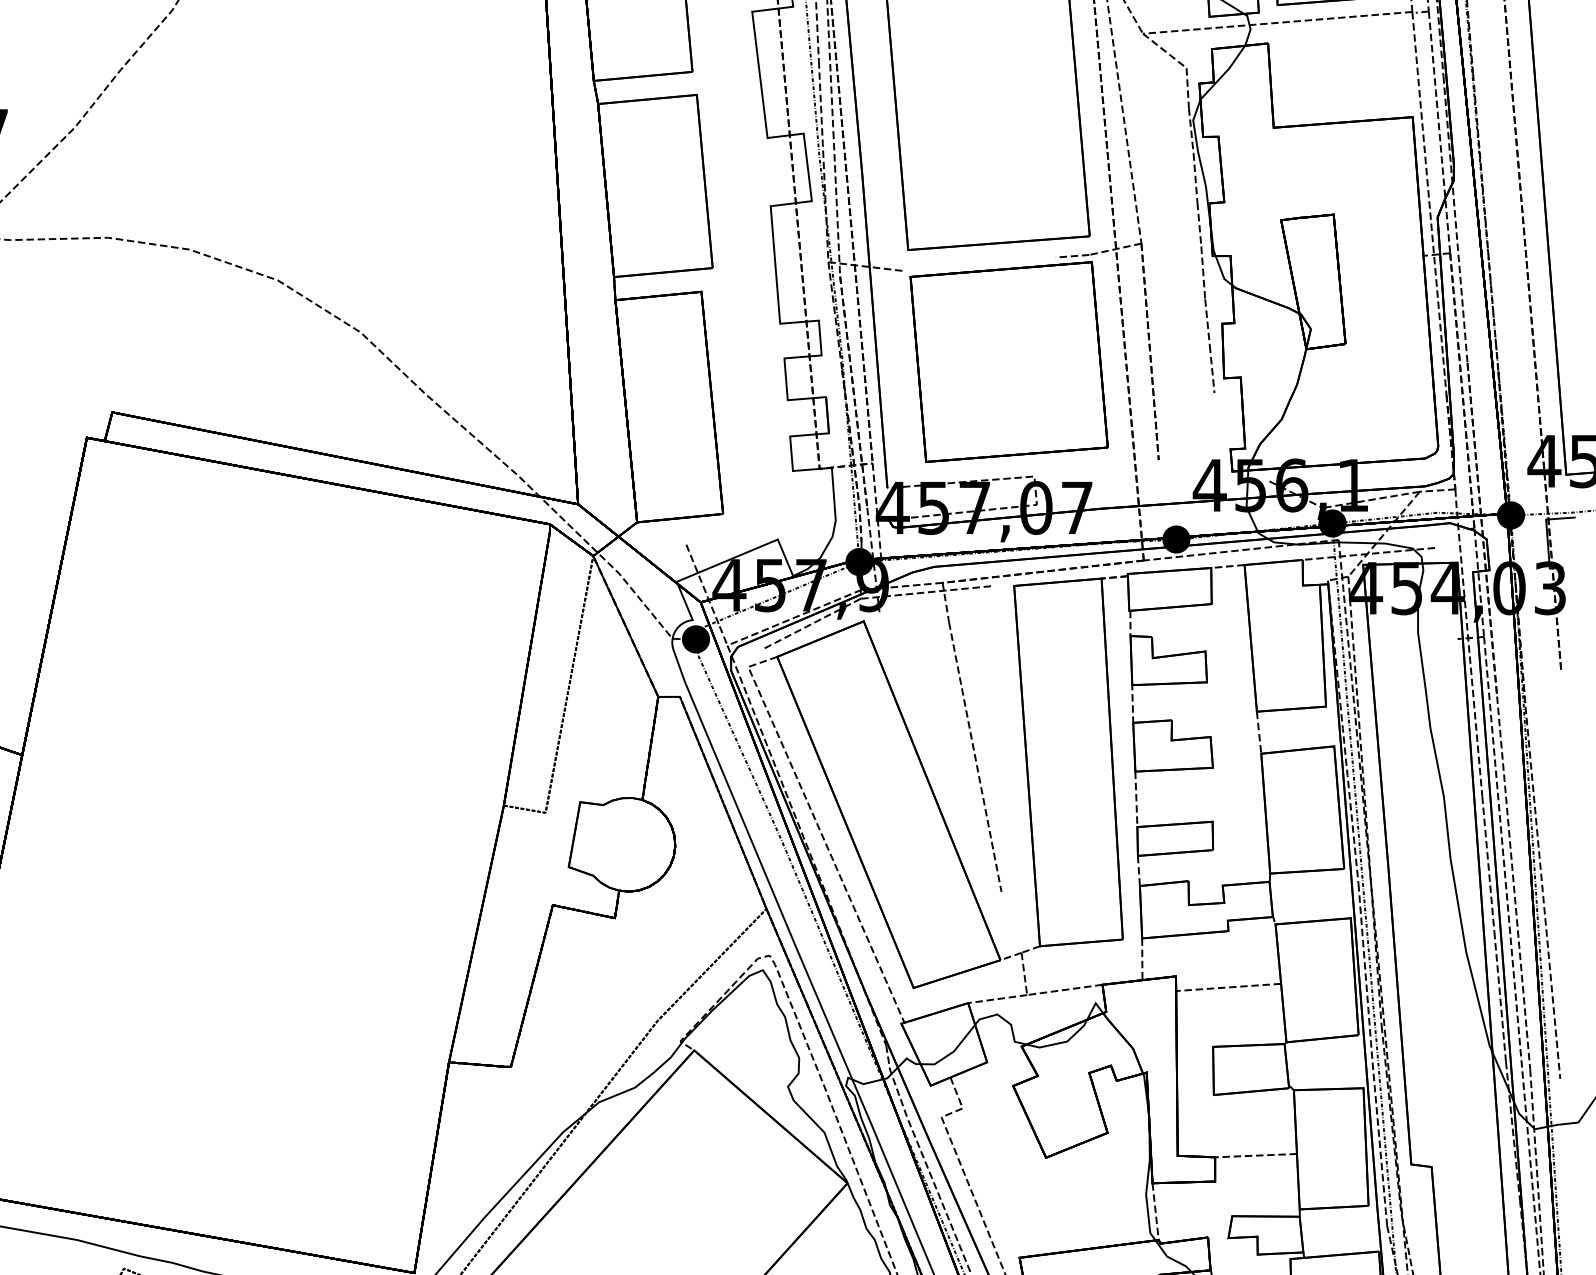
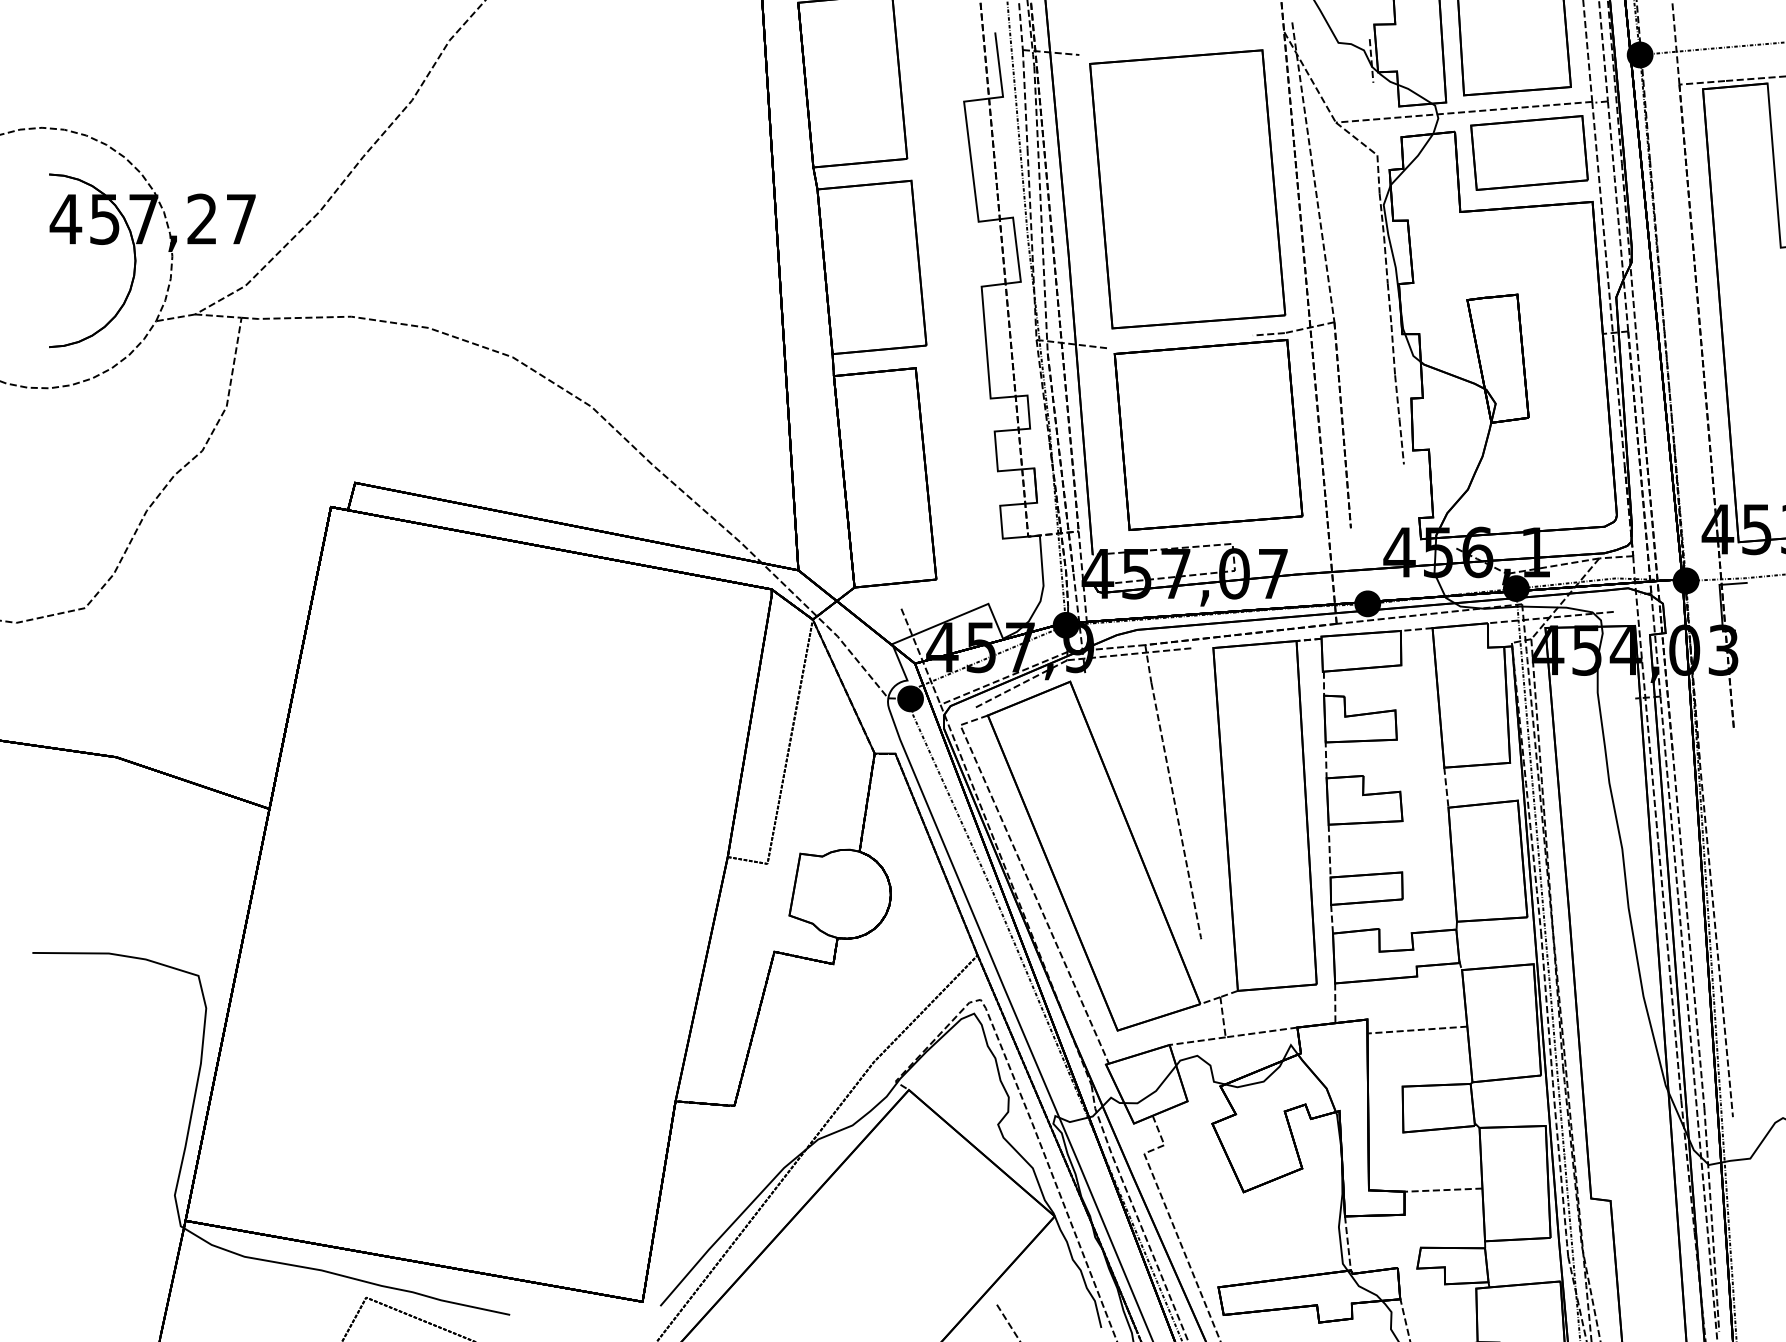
part: (1346, 65) -> (1529, 152), added

